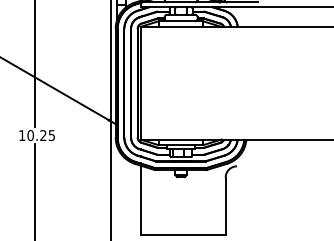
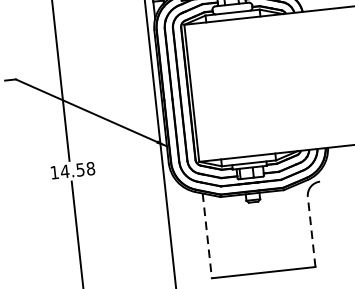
text: (41, 135) -> (78, 170), 10.25 -> 14.58
line: (140, 200) -> (207, 236), solid -> dashed
line: (225, 206) -> (311, 232), solid -> dashed

